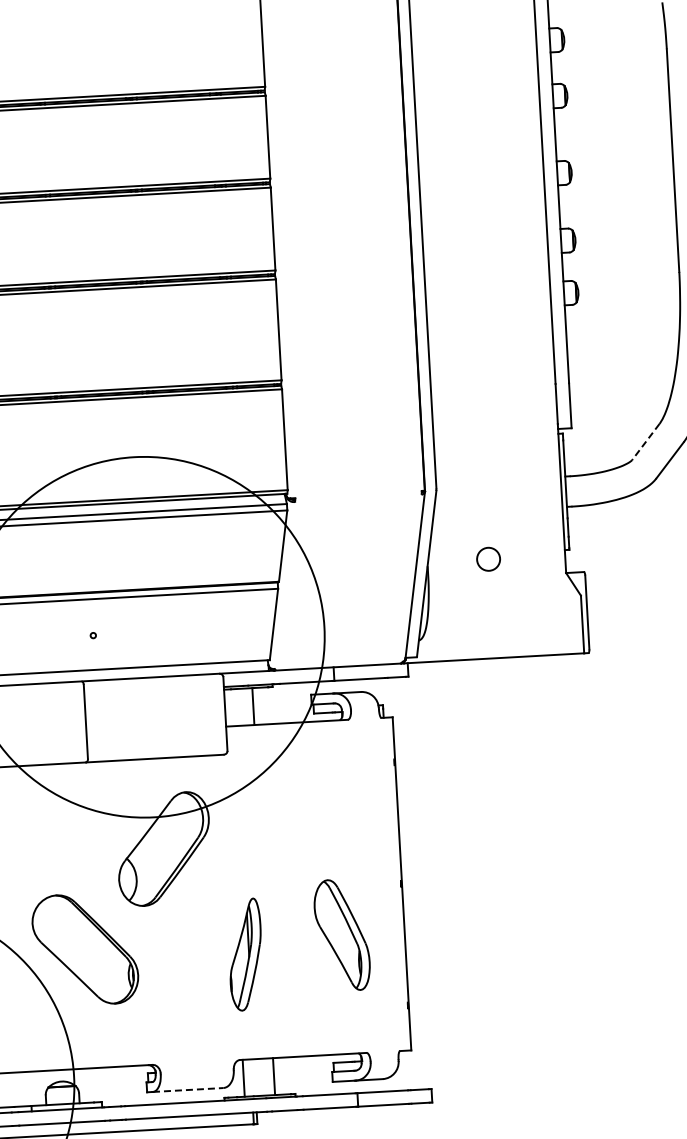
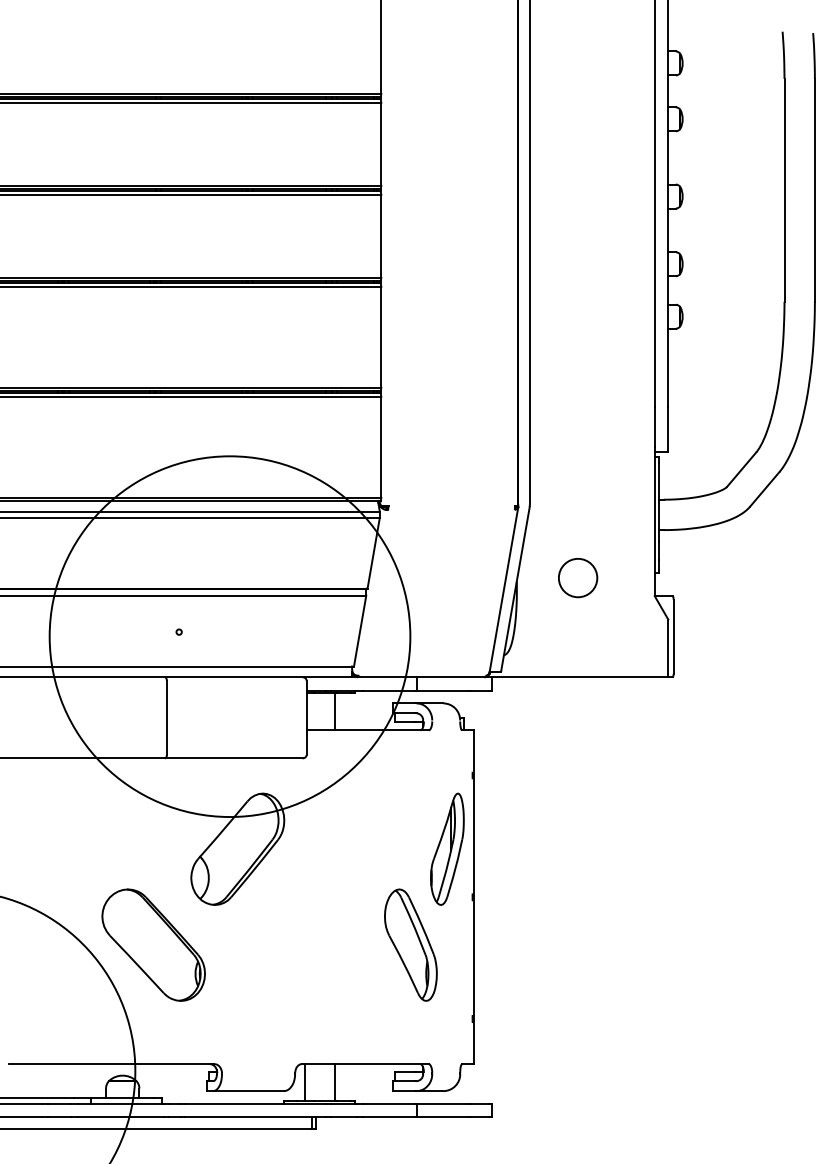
line: (645, 441) -> (741, 469), dashed -> solid
circle: (487, 558) -> (577, 577), size x1.67
part: (245, 953) -> (447, 848), moved
line: (189, 1090) -> (249, 1091), dashed -> solid

